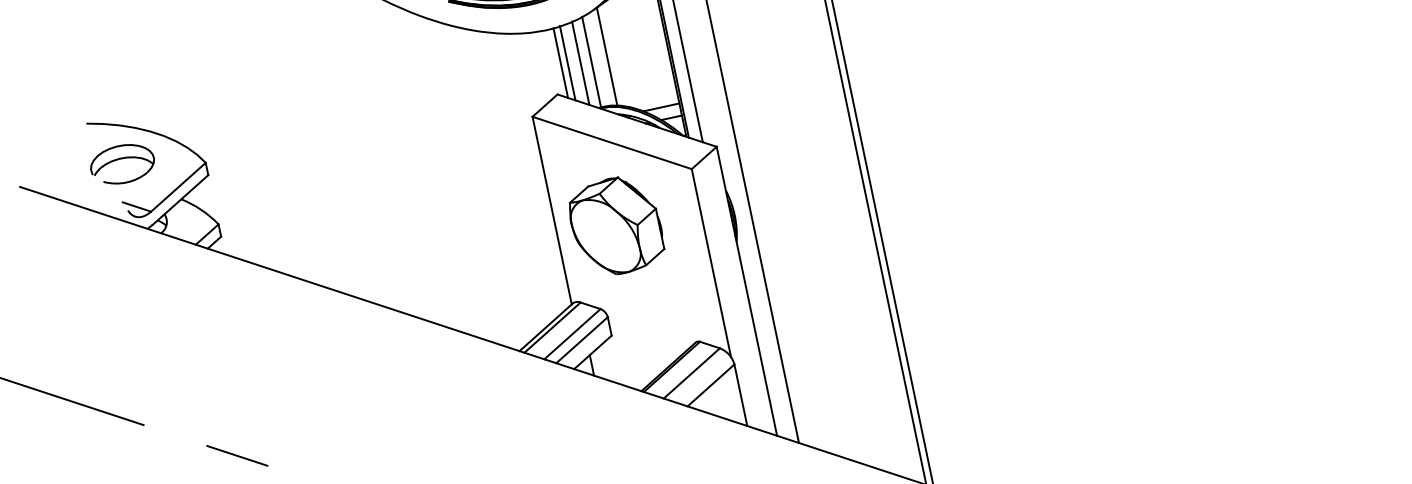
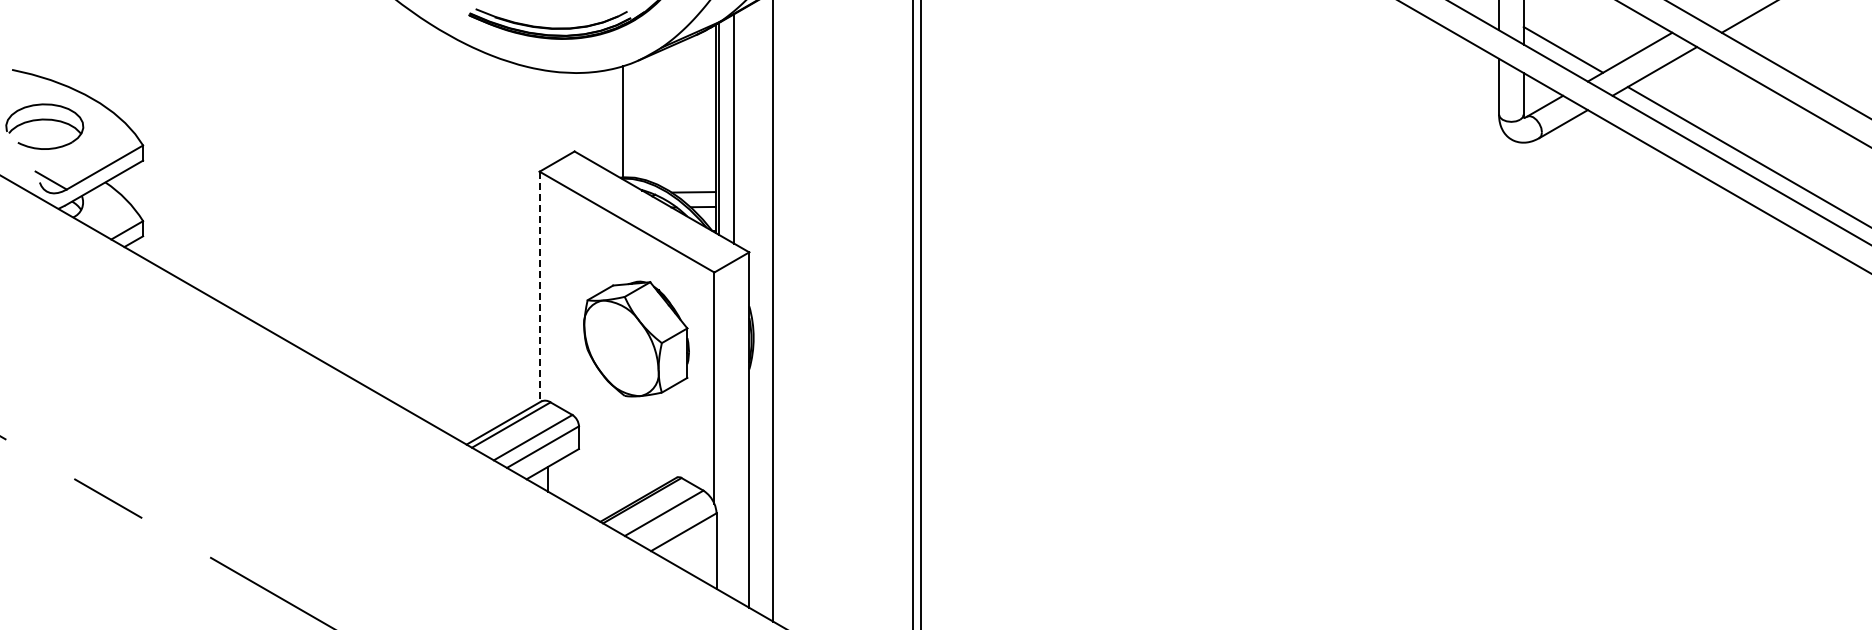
line: (607, 56) -> (642, 118), removed
line: (567, 62) -> (594, 116), removed
line: (561, 63) -> (586, 115), removed
line: (580, 63) -> (609, 120), removed
line: (552, 211) -> (539, 287), solid -> dashed
part: (616, 225) -> (636, 338), moved

